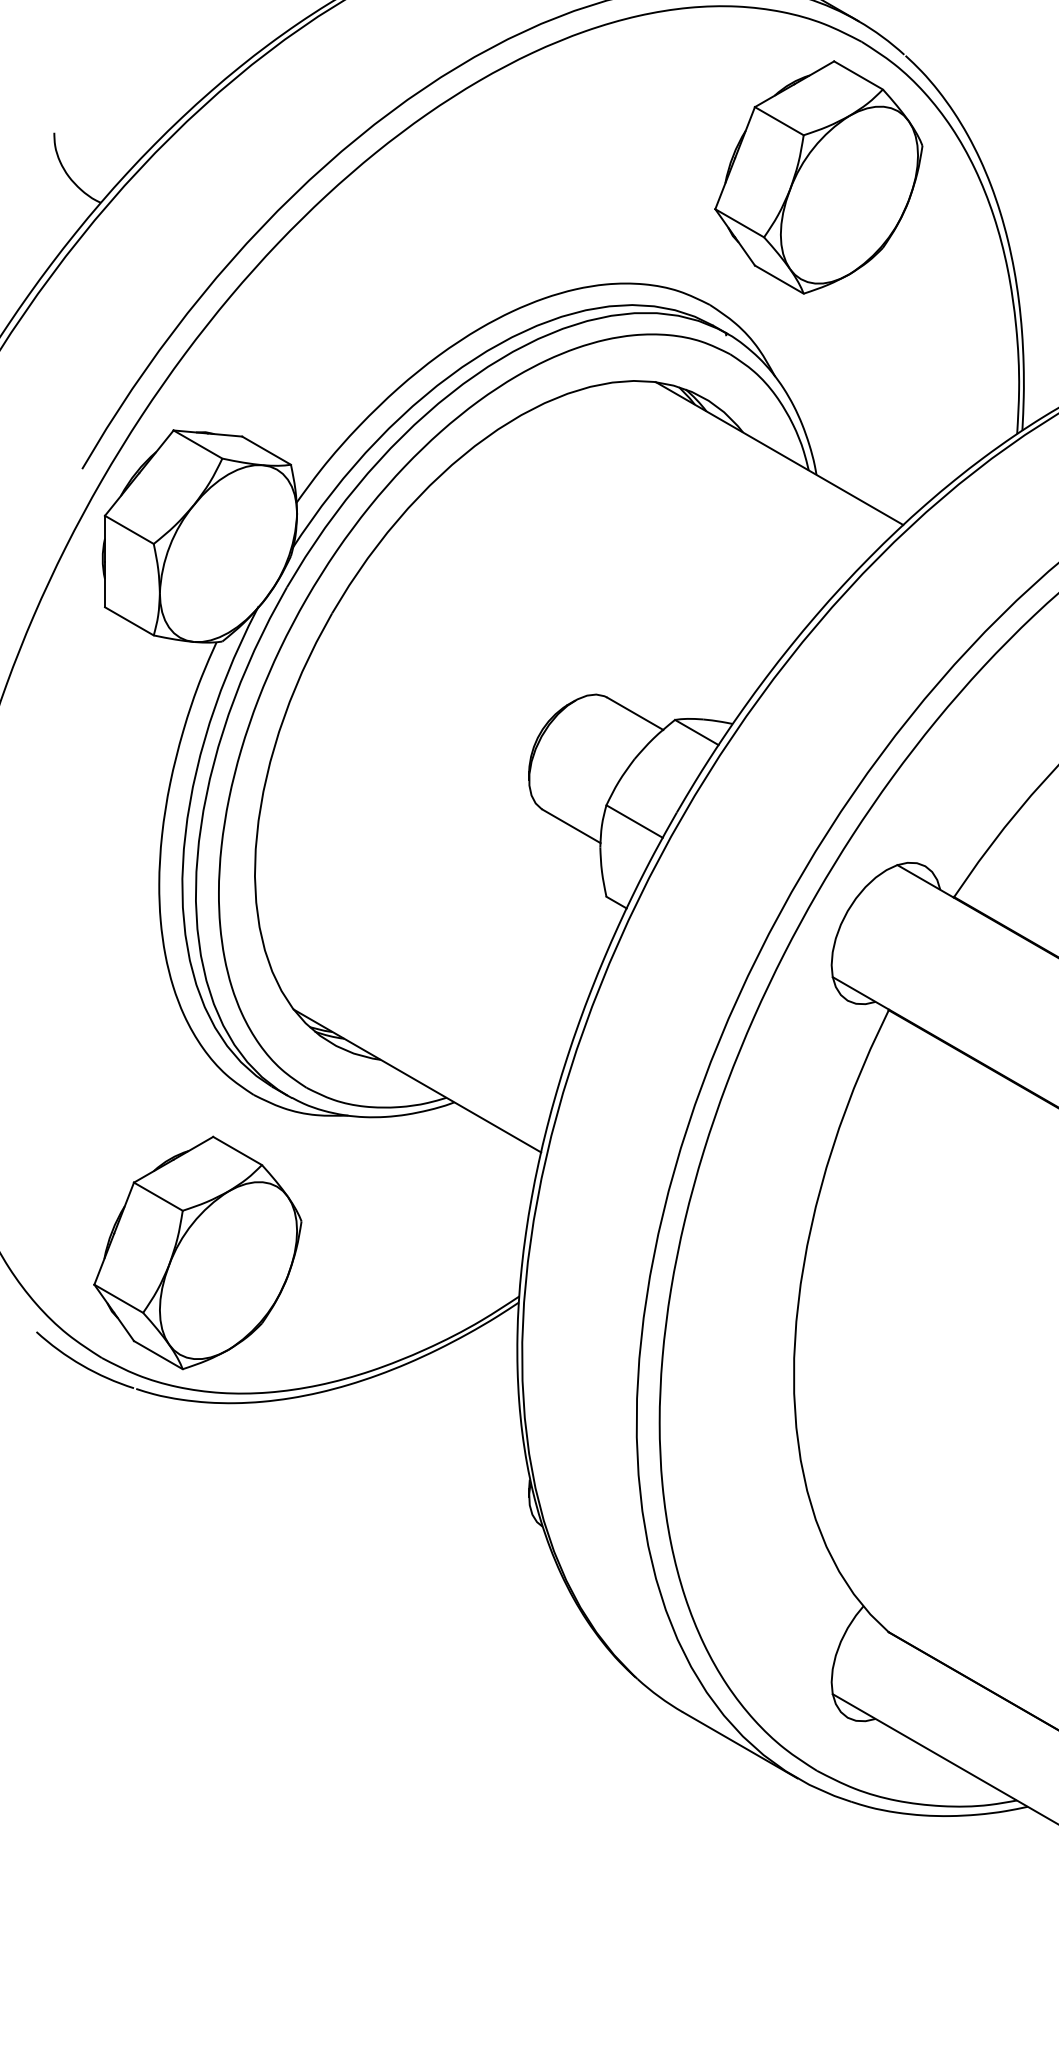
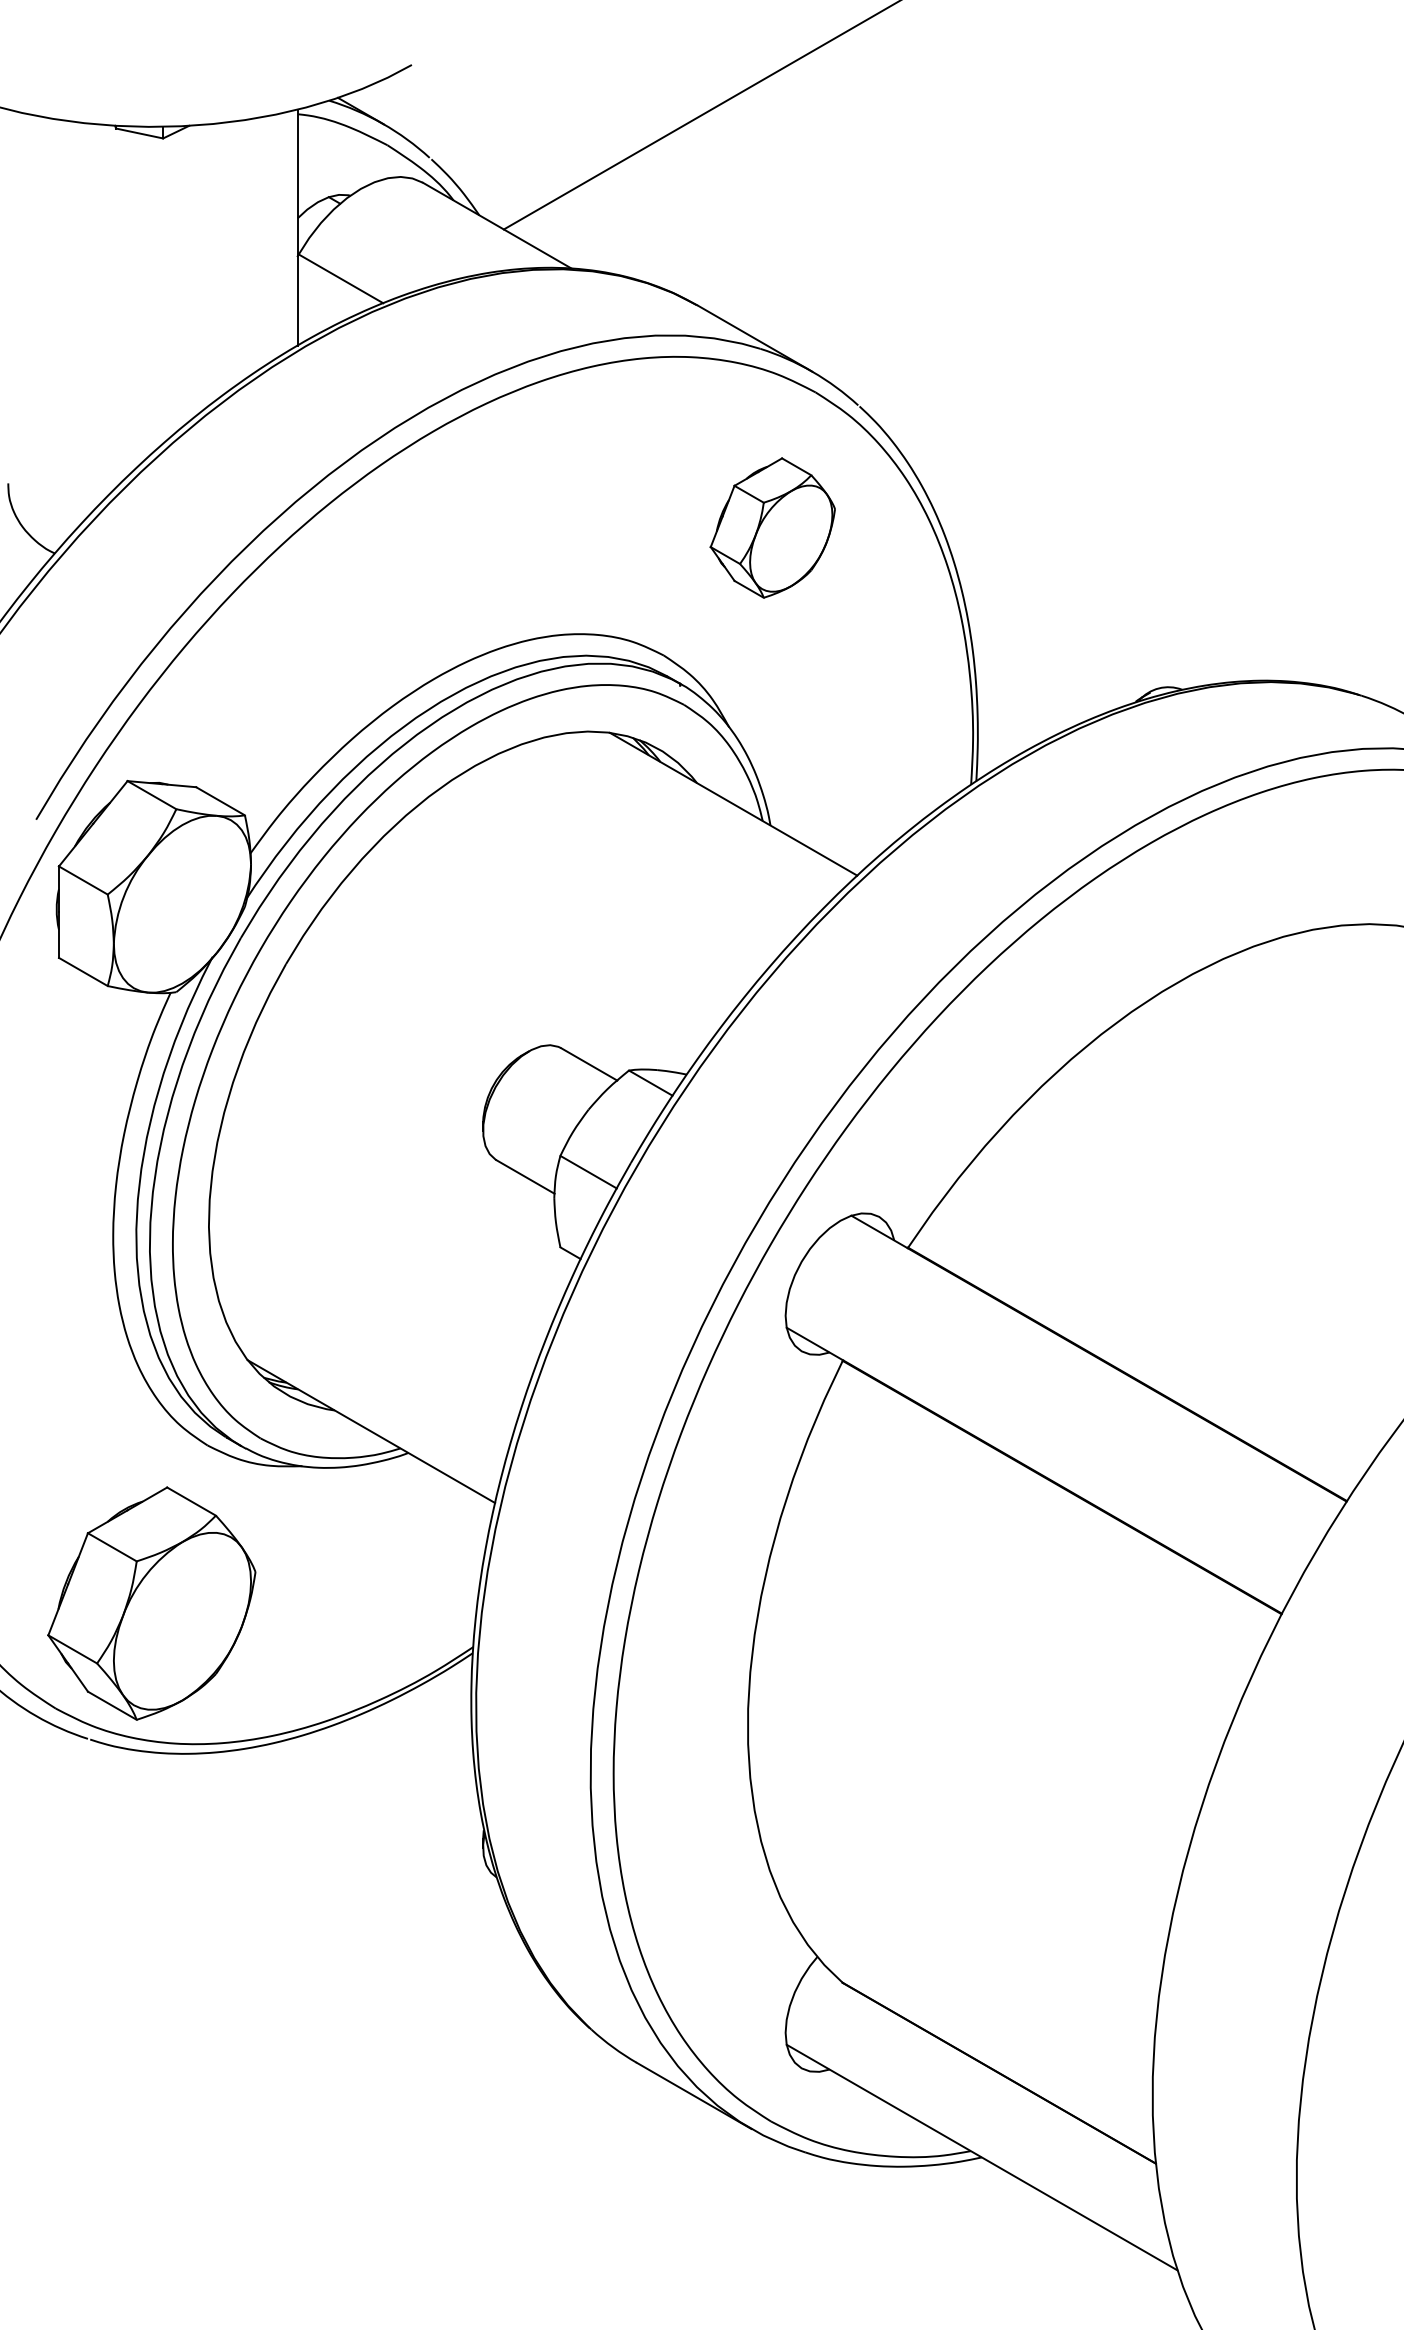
part: (818, 176) -> (772, 527), size x0.6

